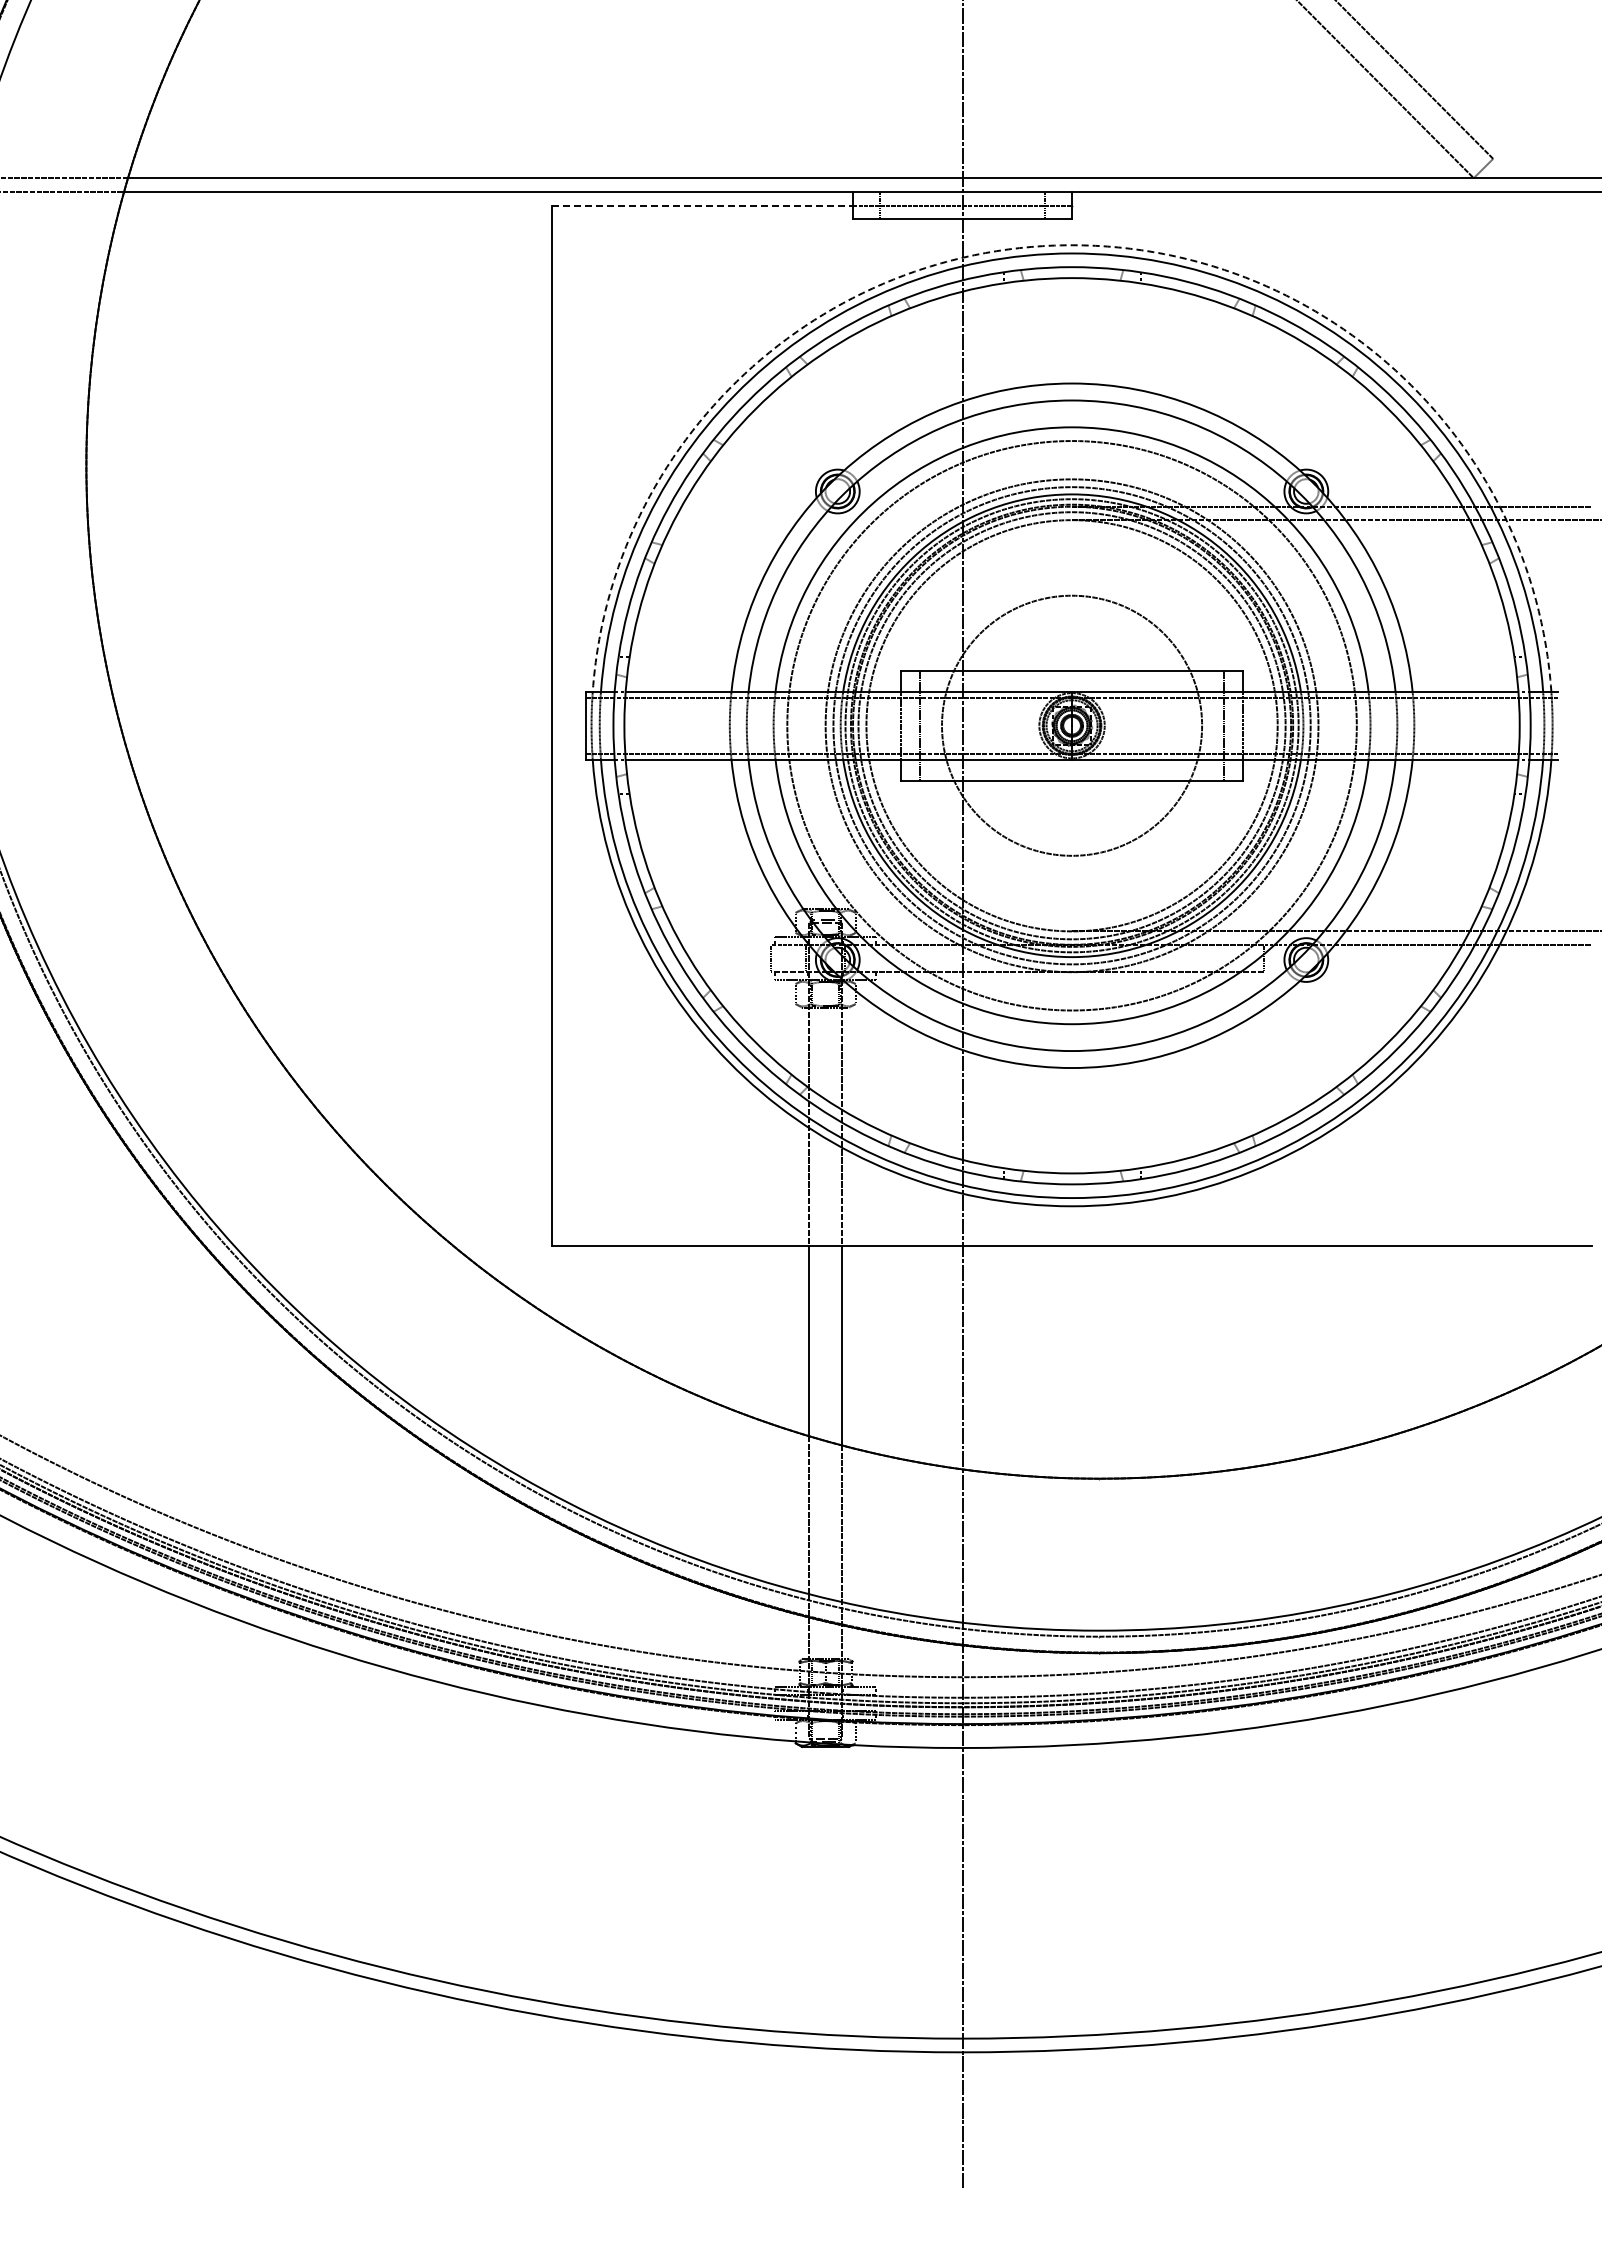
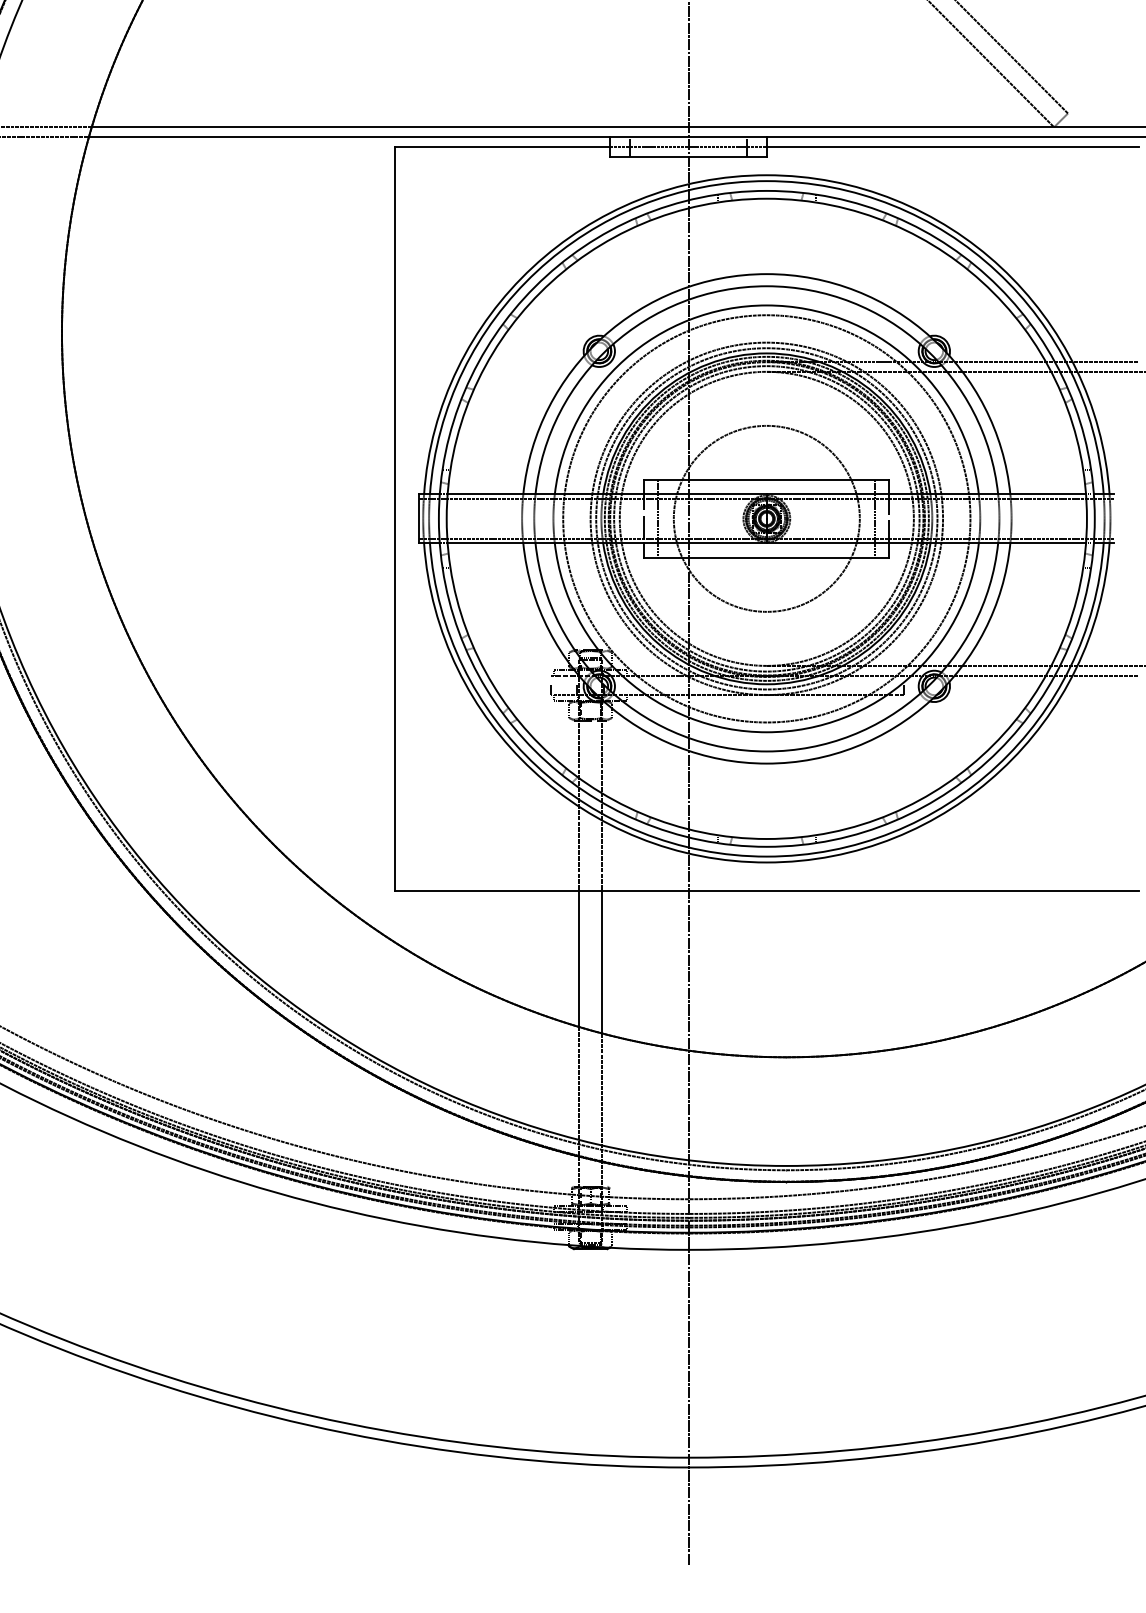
line: (702, 205) -> (502, 146), dashed -> solid
line: (1332, 205) -> (953, 146), added
arc: (1072, 245) -> (767, 175), dashed -> solid

